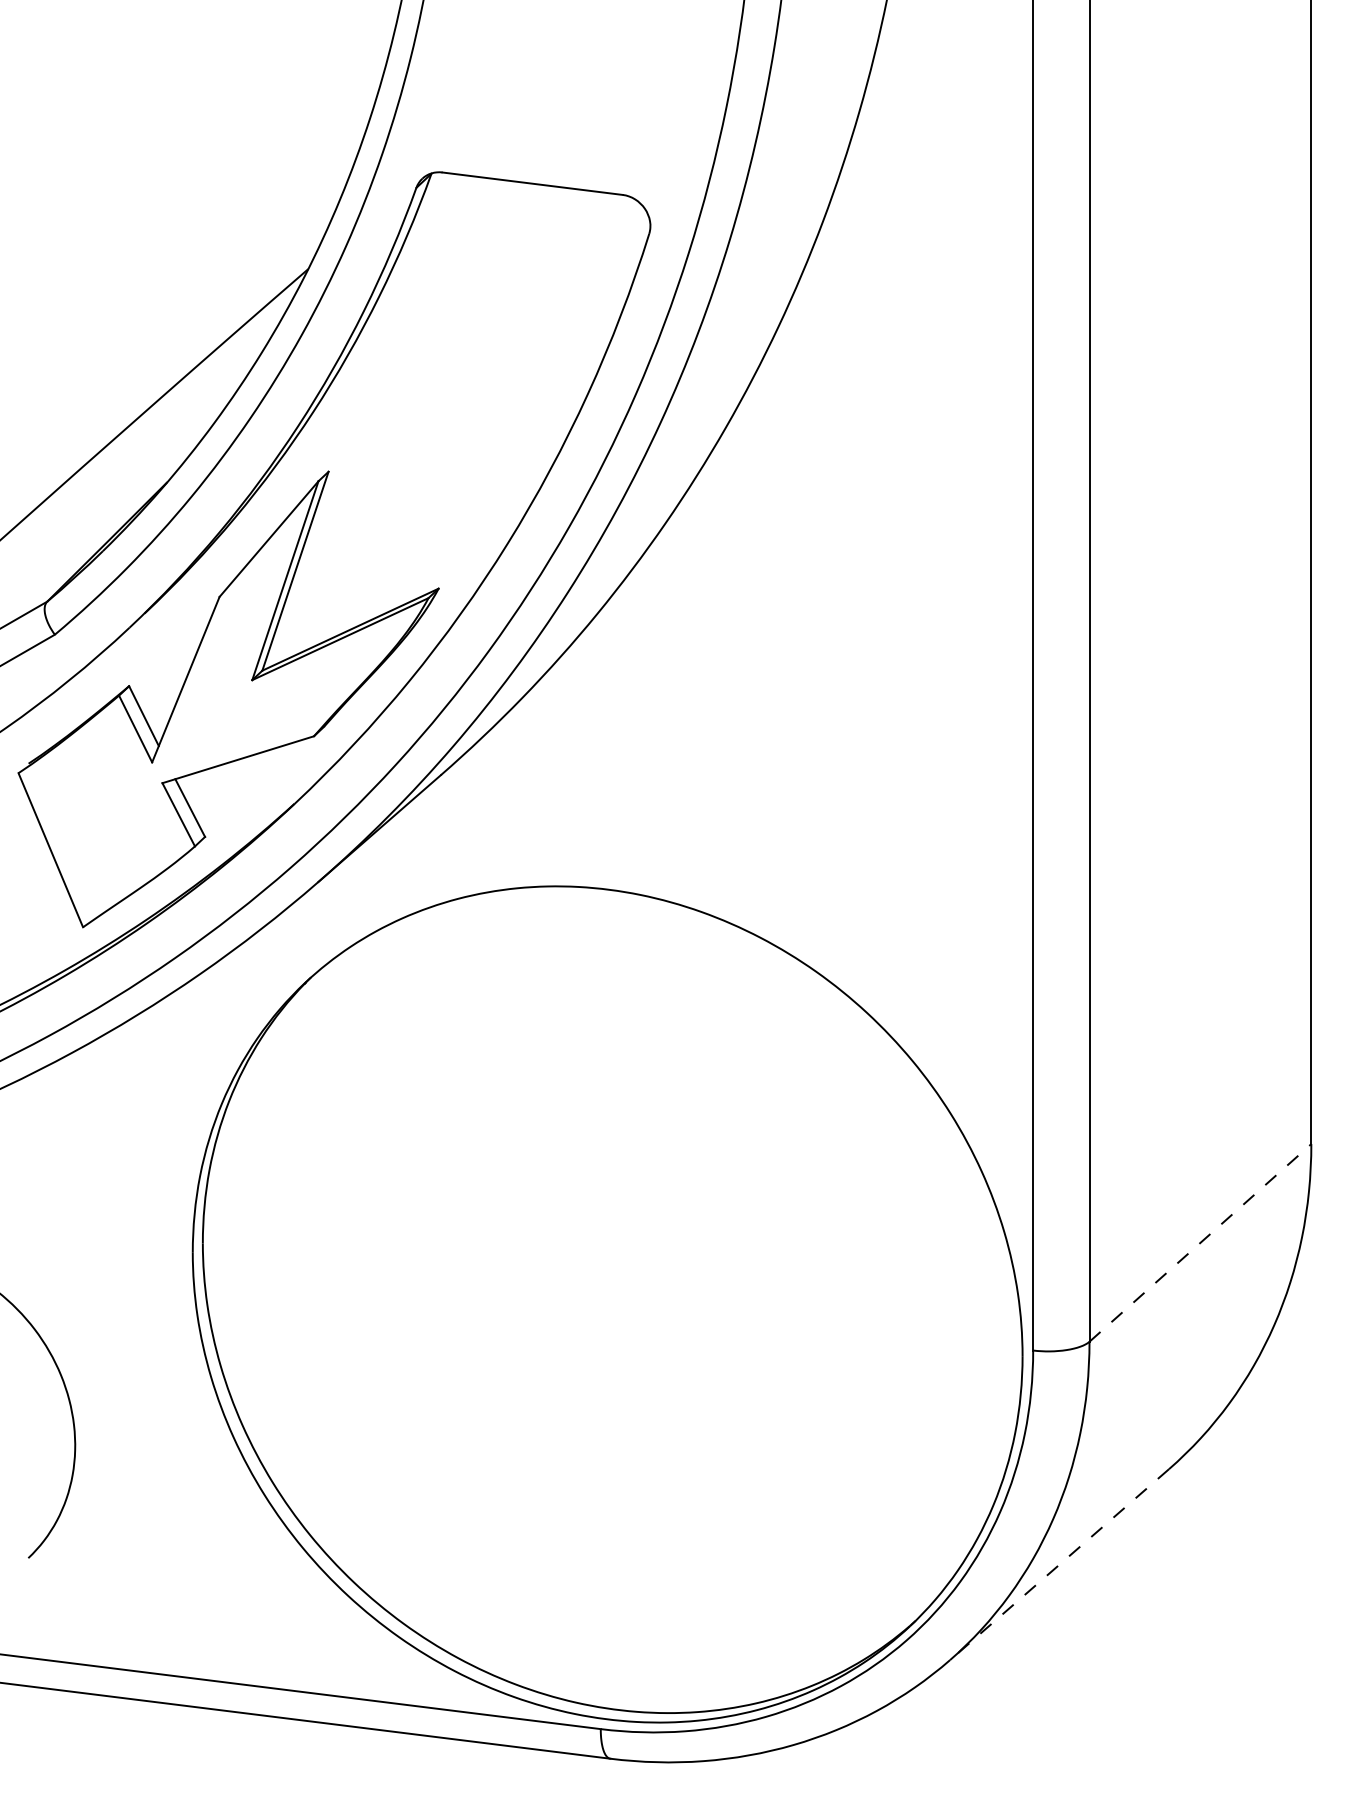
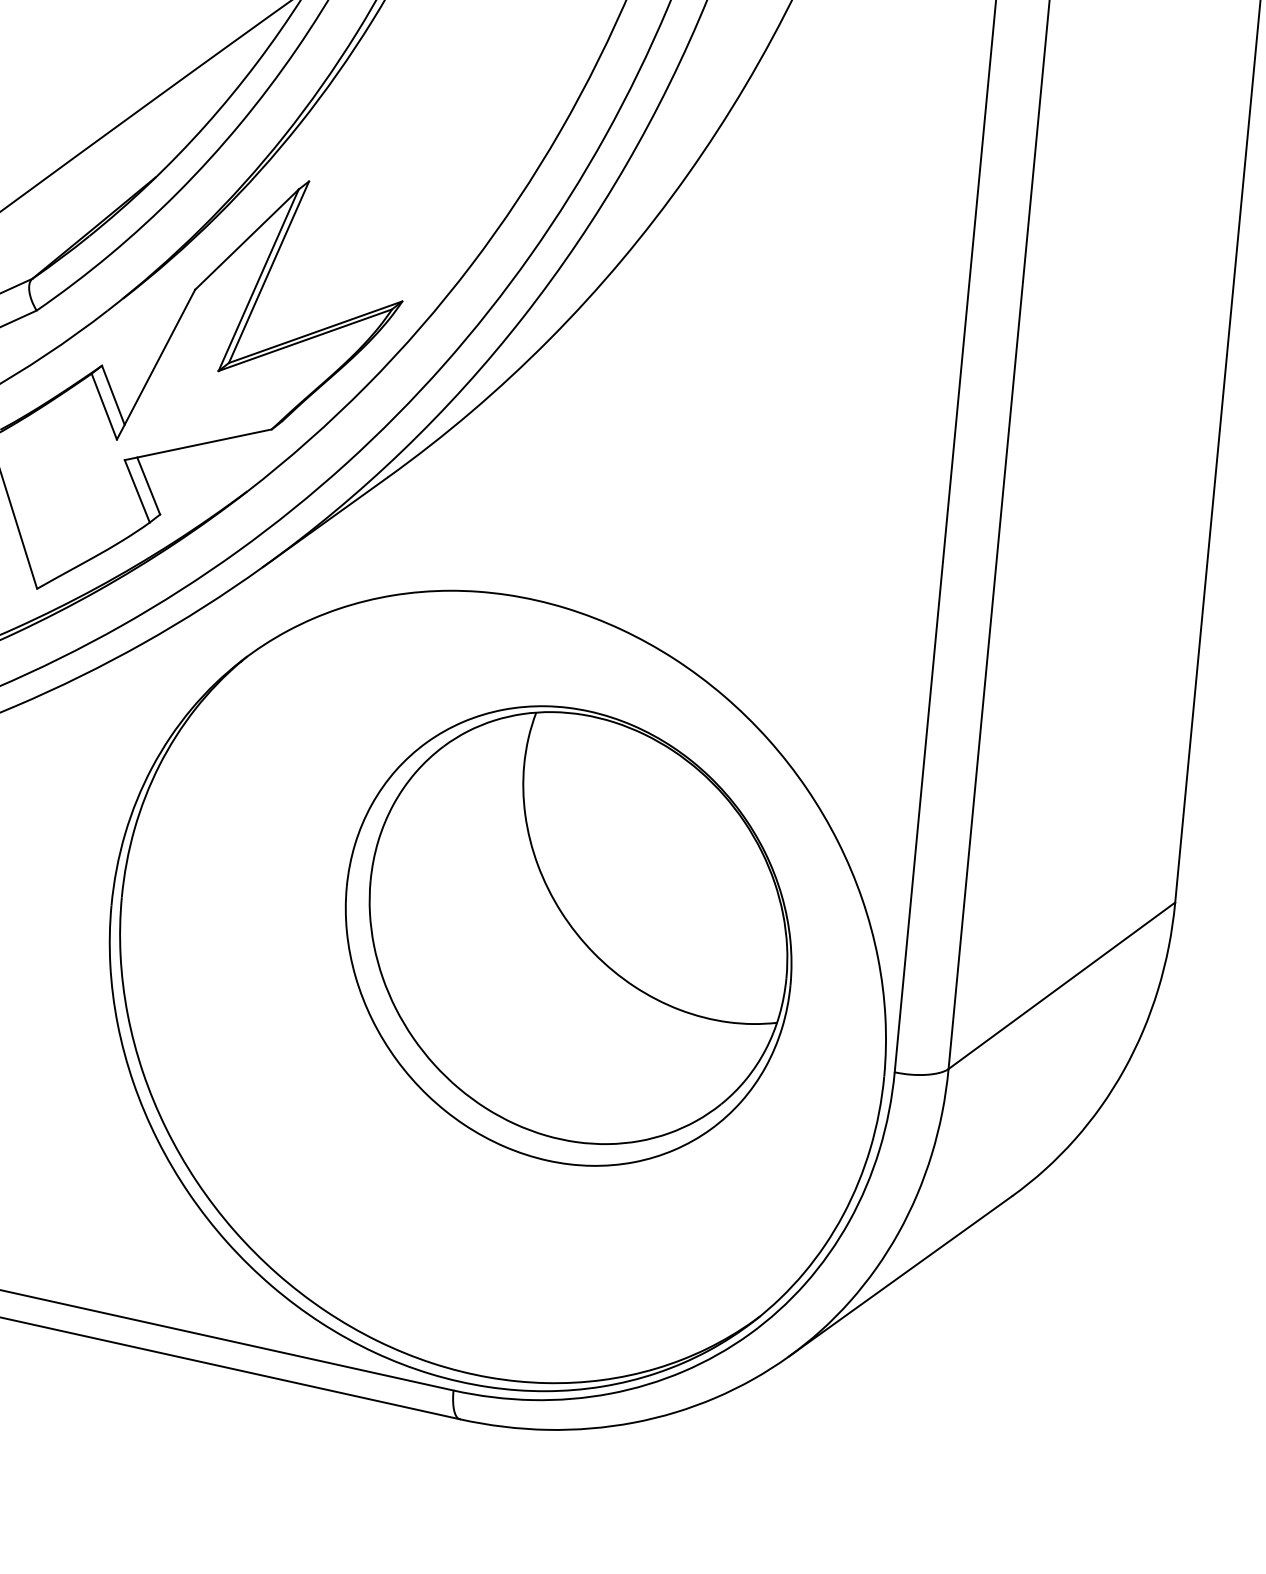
part: (676, 1239) -> (568, 935), added
line: (1200, 1242) -> (1062, 985), dashed -> solid
line: (1059, 1564) -> (900, 1276), dashed -> solid

